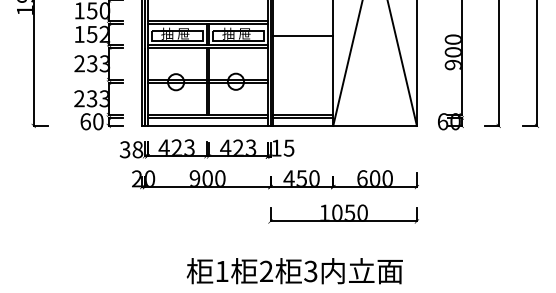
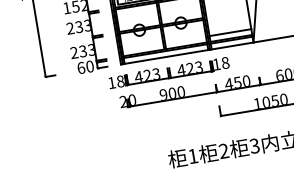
line: (303, 106) -> (230, 32), added
text: (288, 147) -> (224, 62), 15 -> 18
text: (124, 149) -> (111, 82), 38 -> 18

